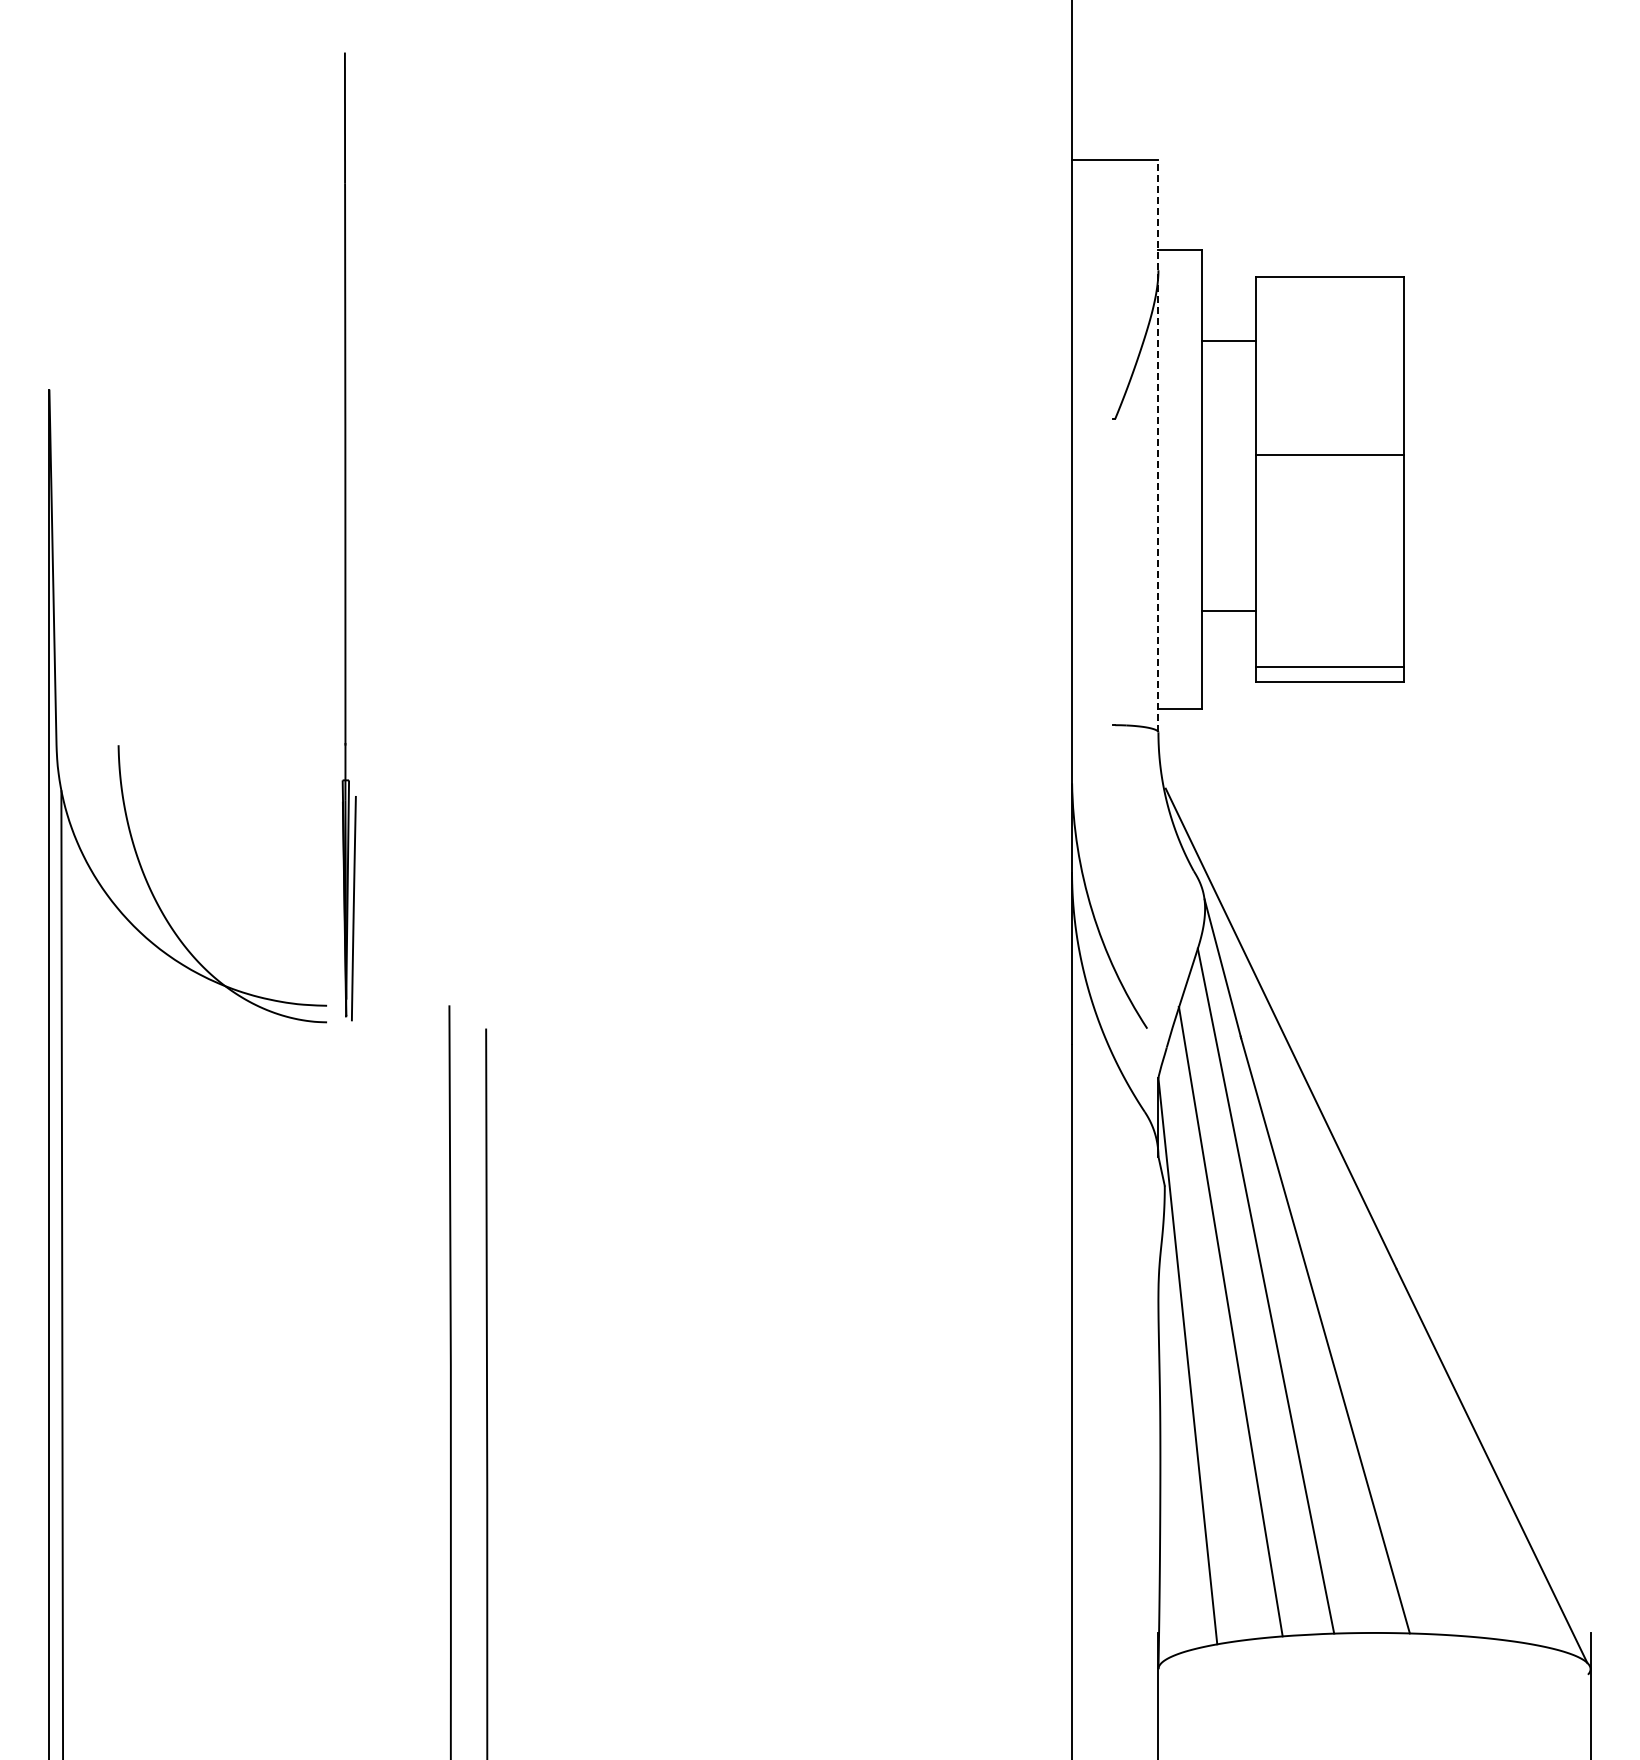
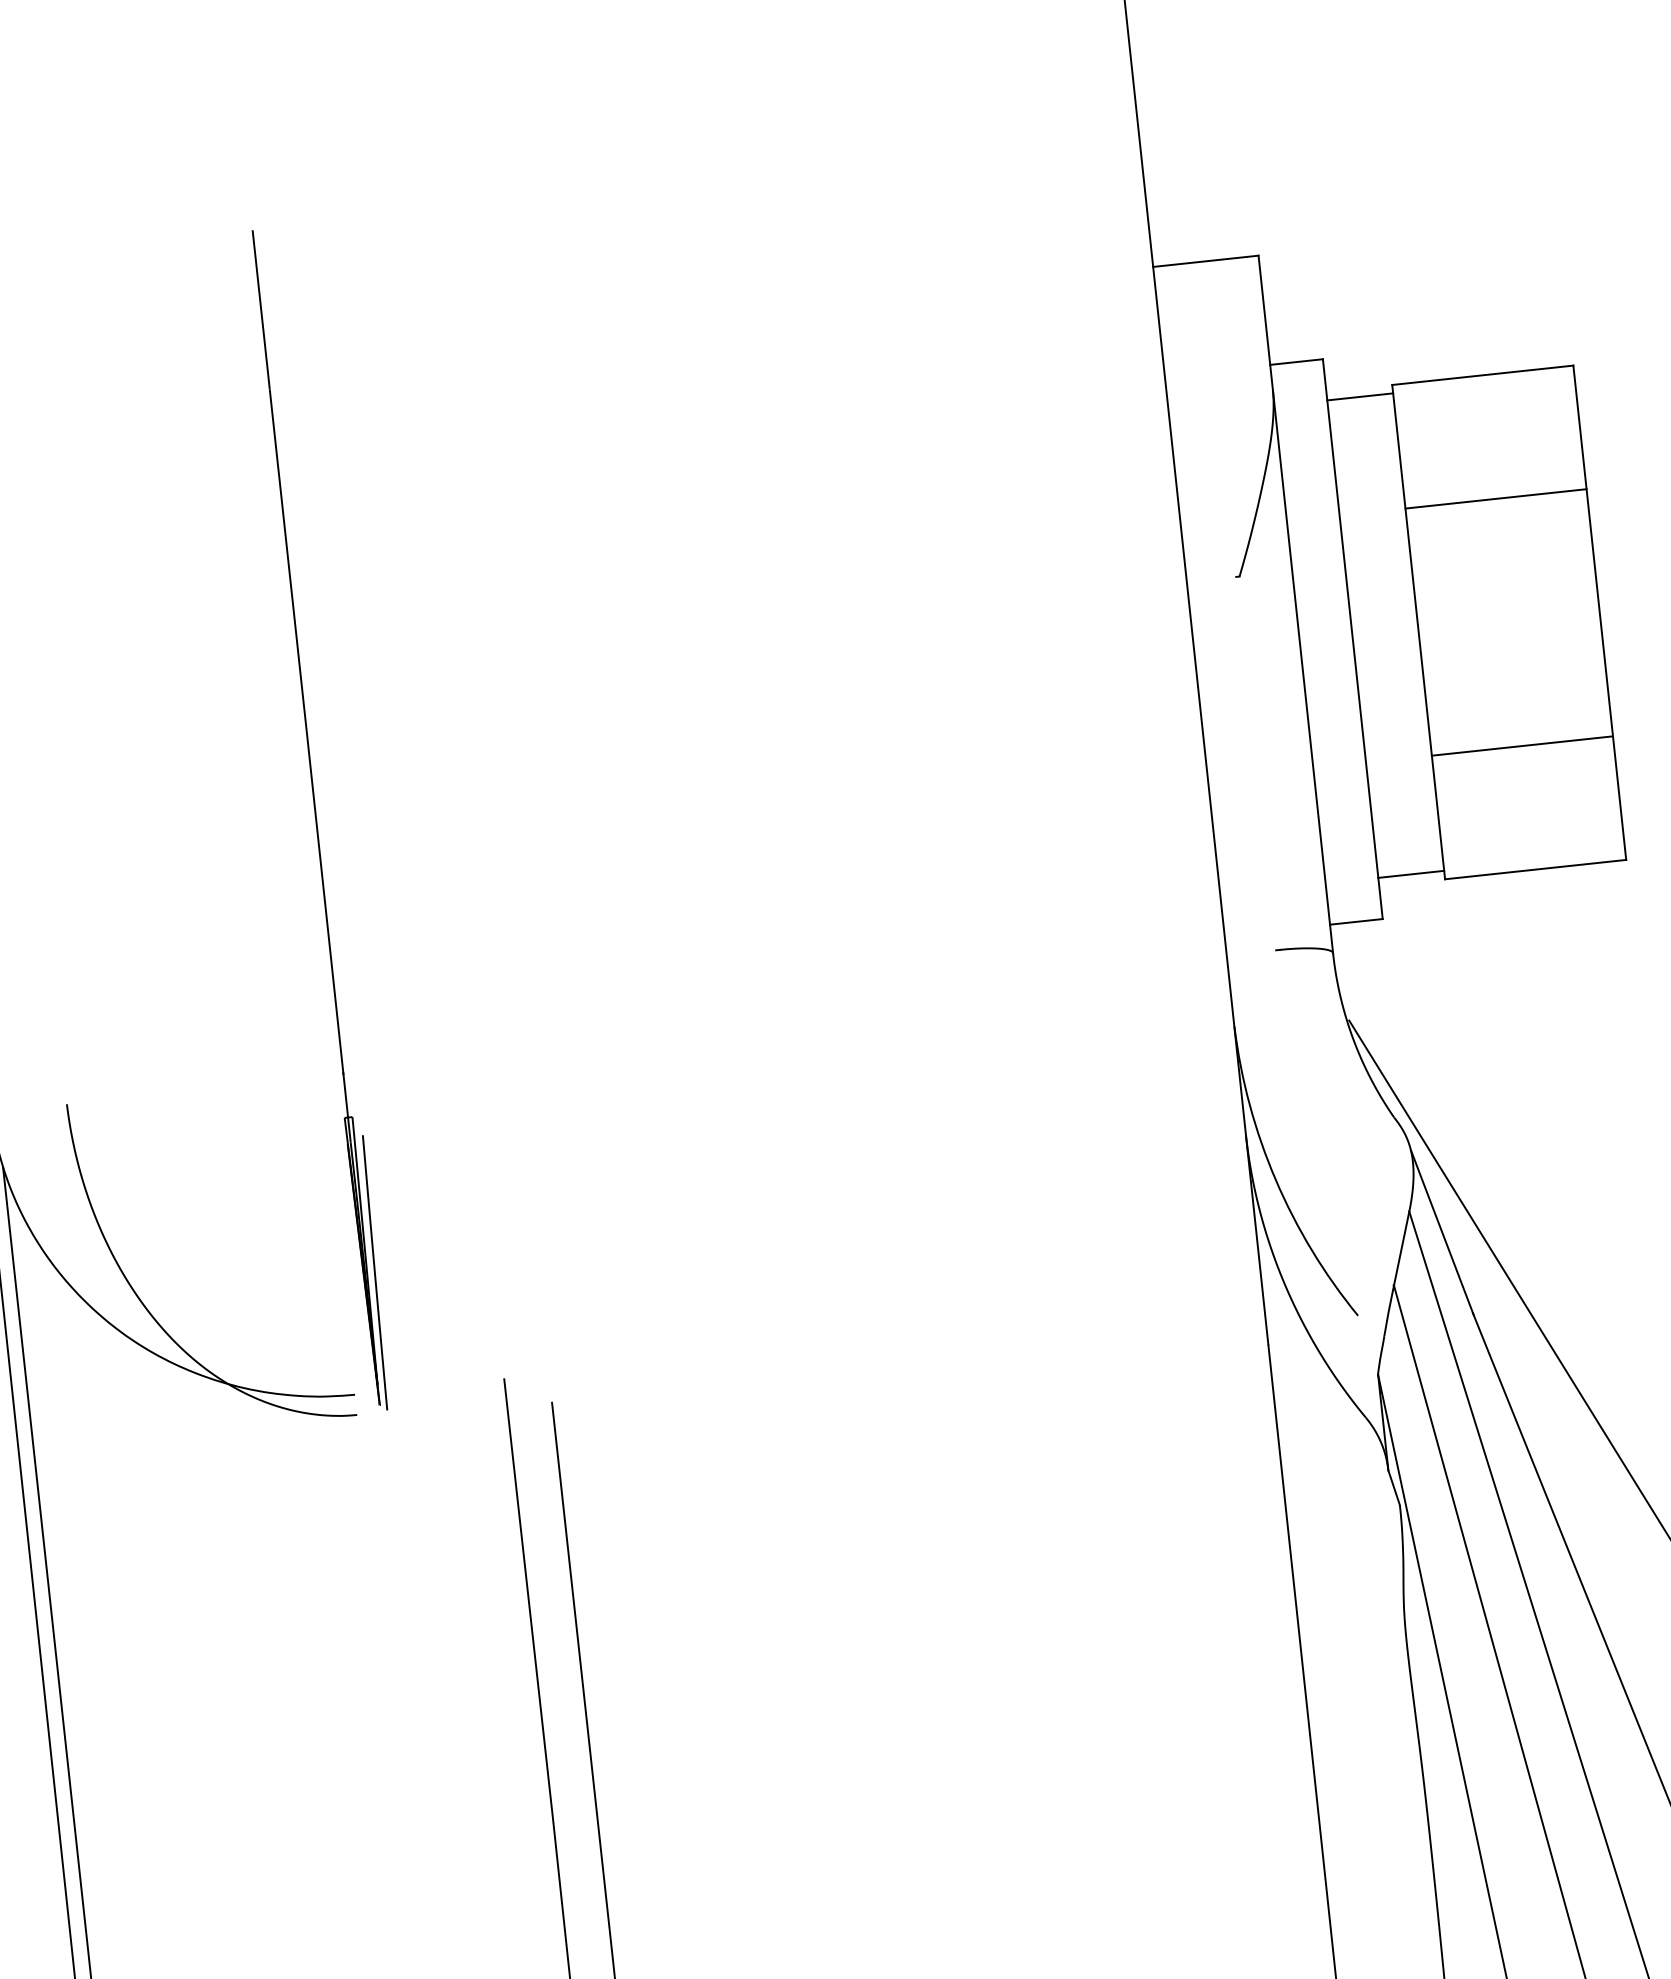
line: (1228, 340) -> (1359, 396), moved
line: (1158, 445) -> (1295, 603), dashed -> solid
line: (1329, 455) -> (1495, 499), moved
line: (1228, 611) -> (1411, 874), moved
line: (1329, 666) -> (1521, 745), moved

